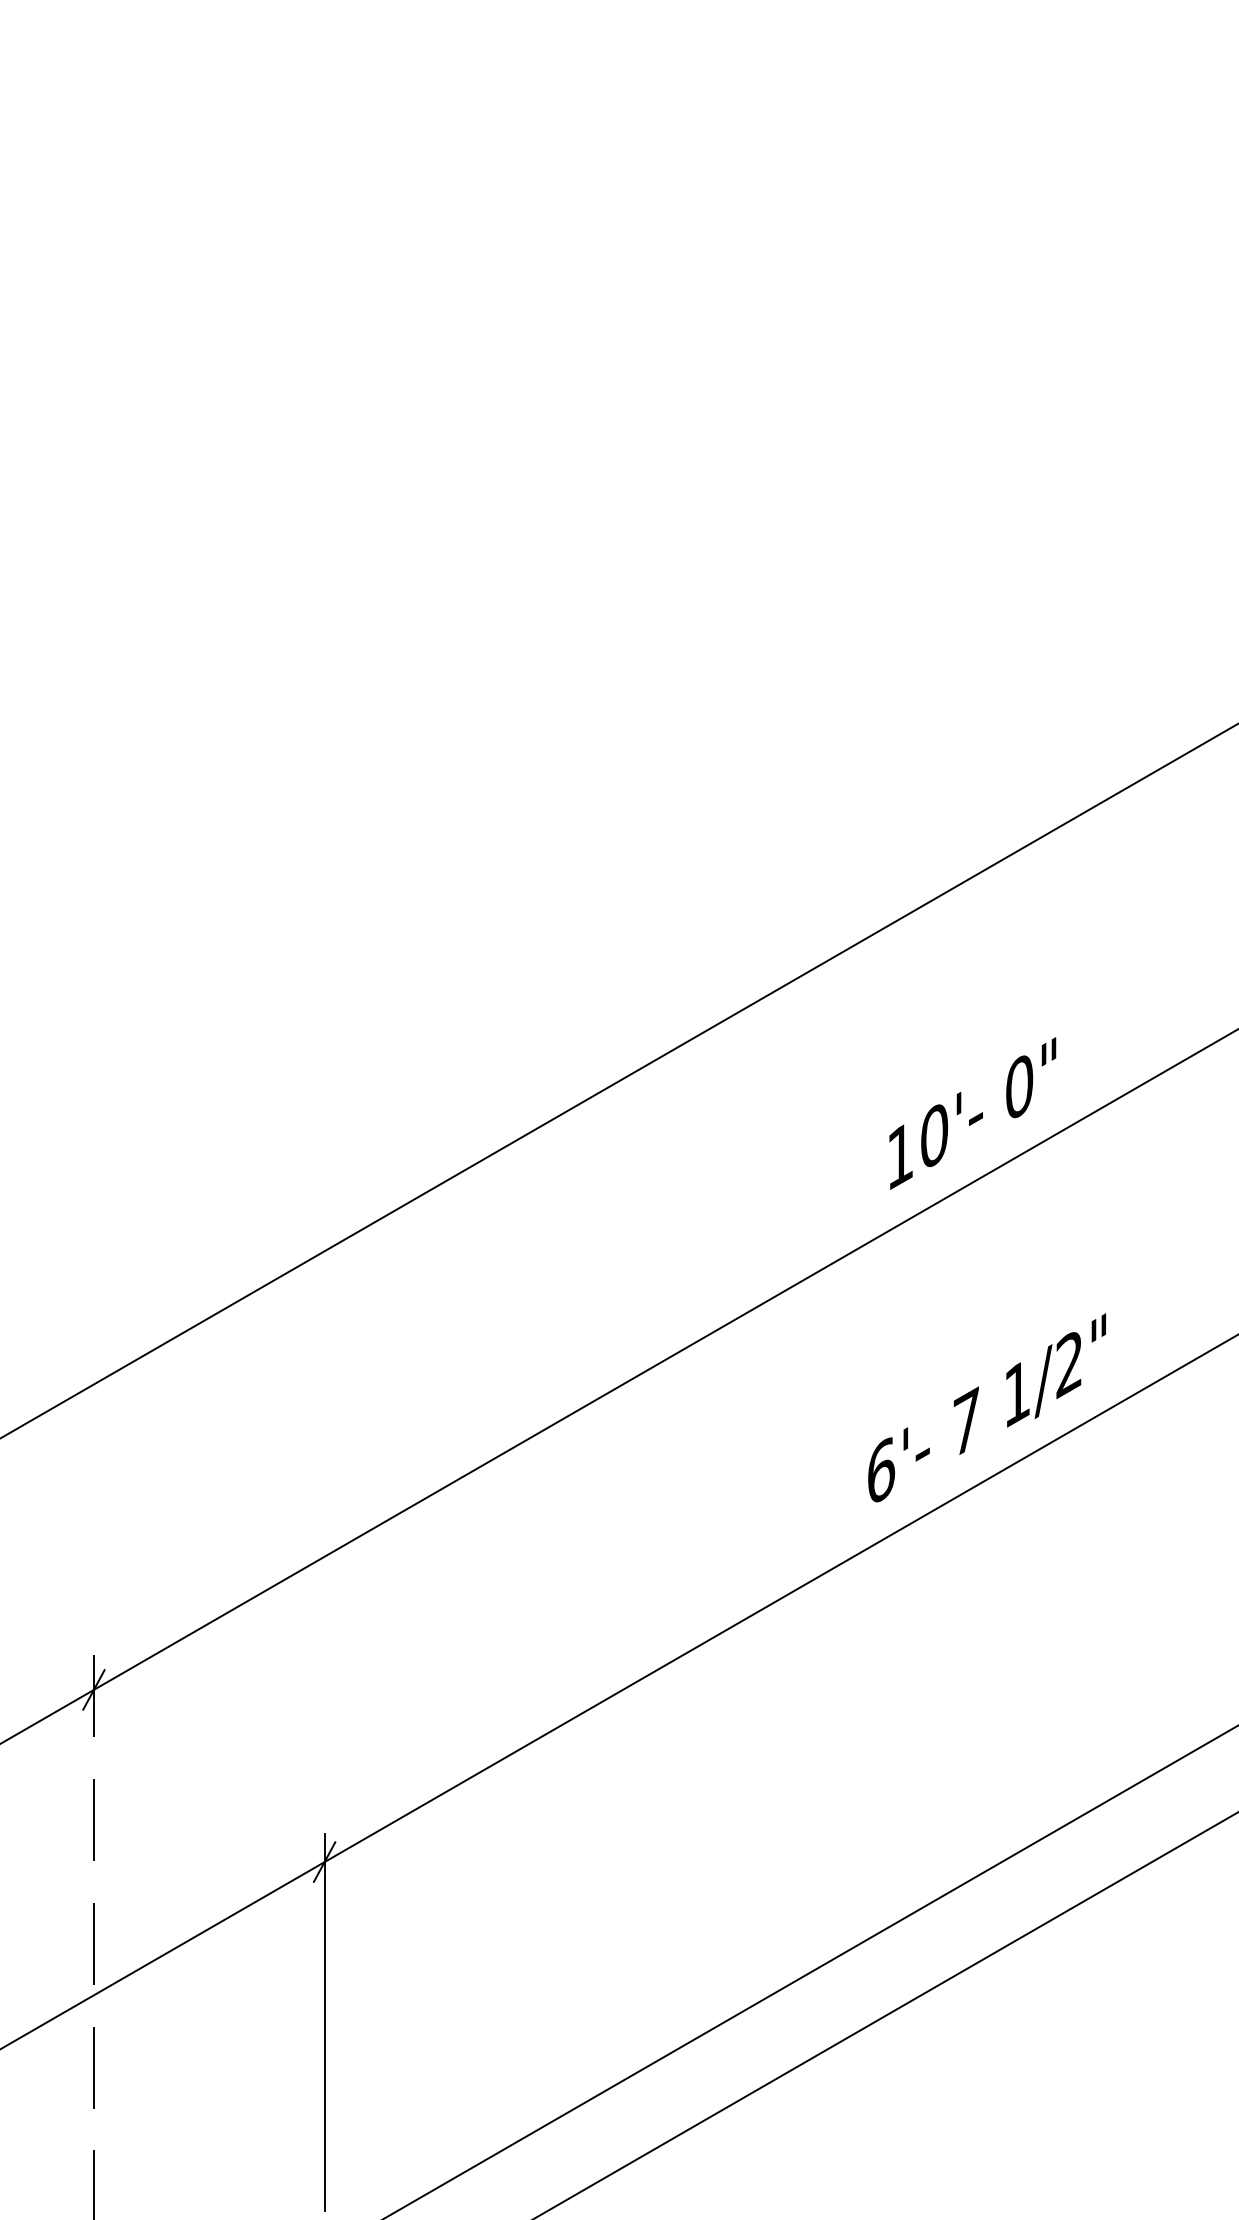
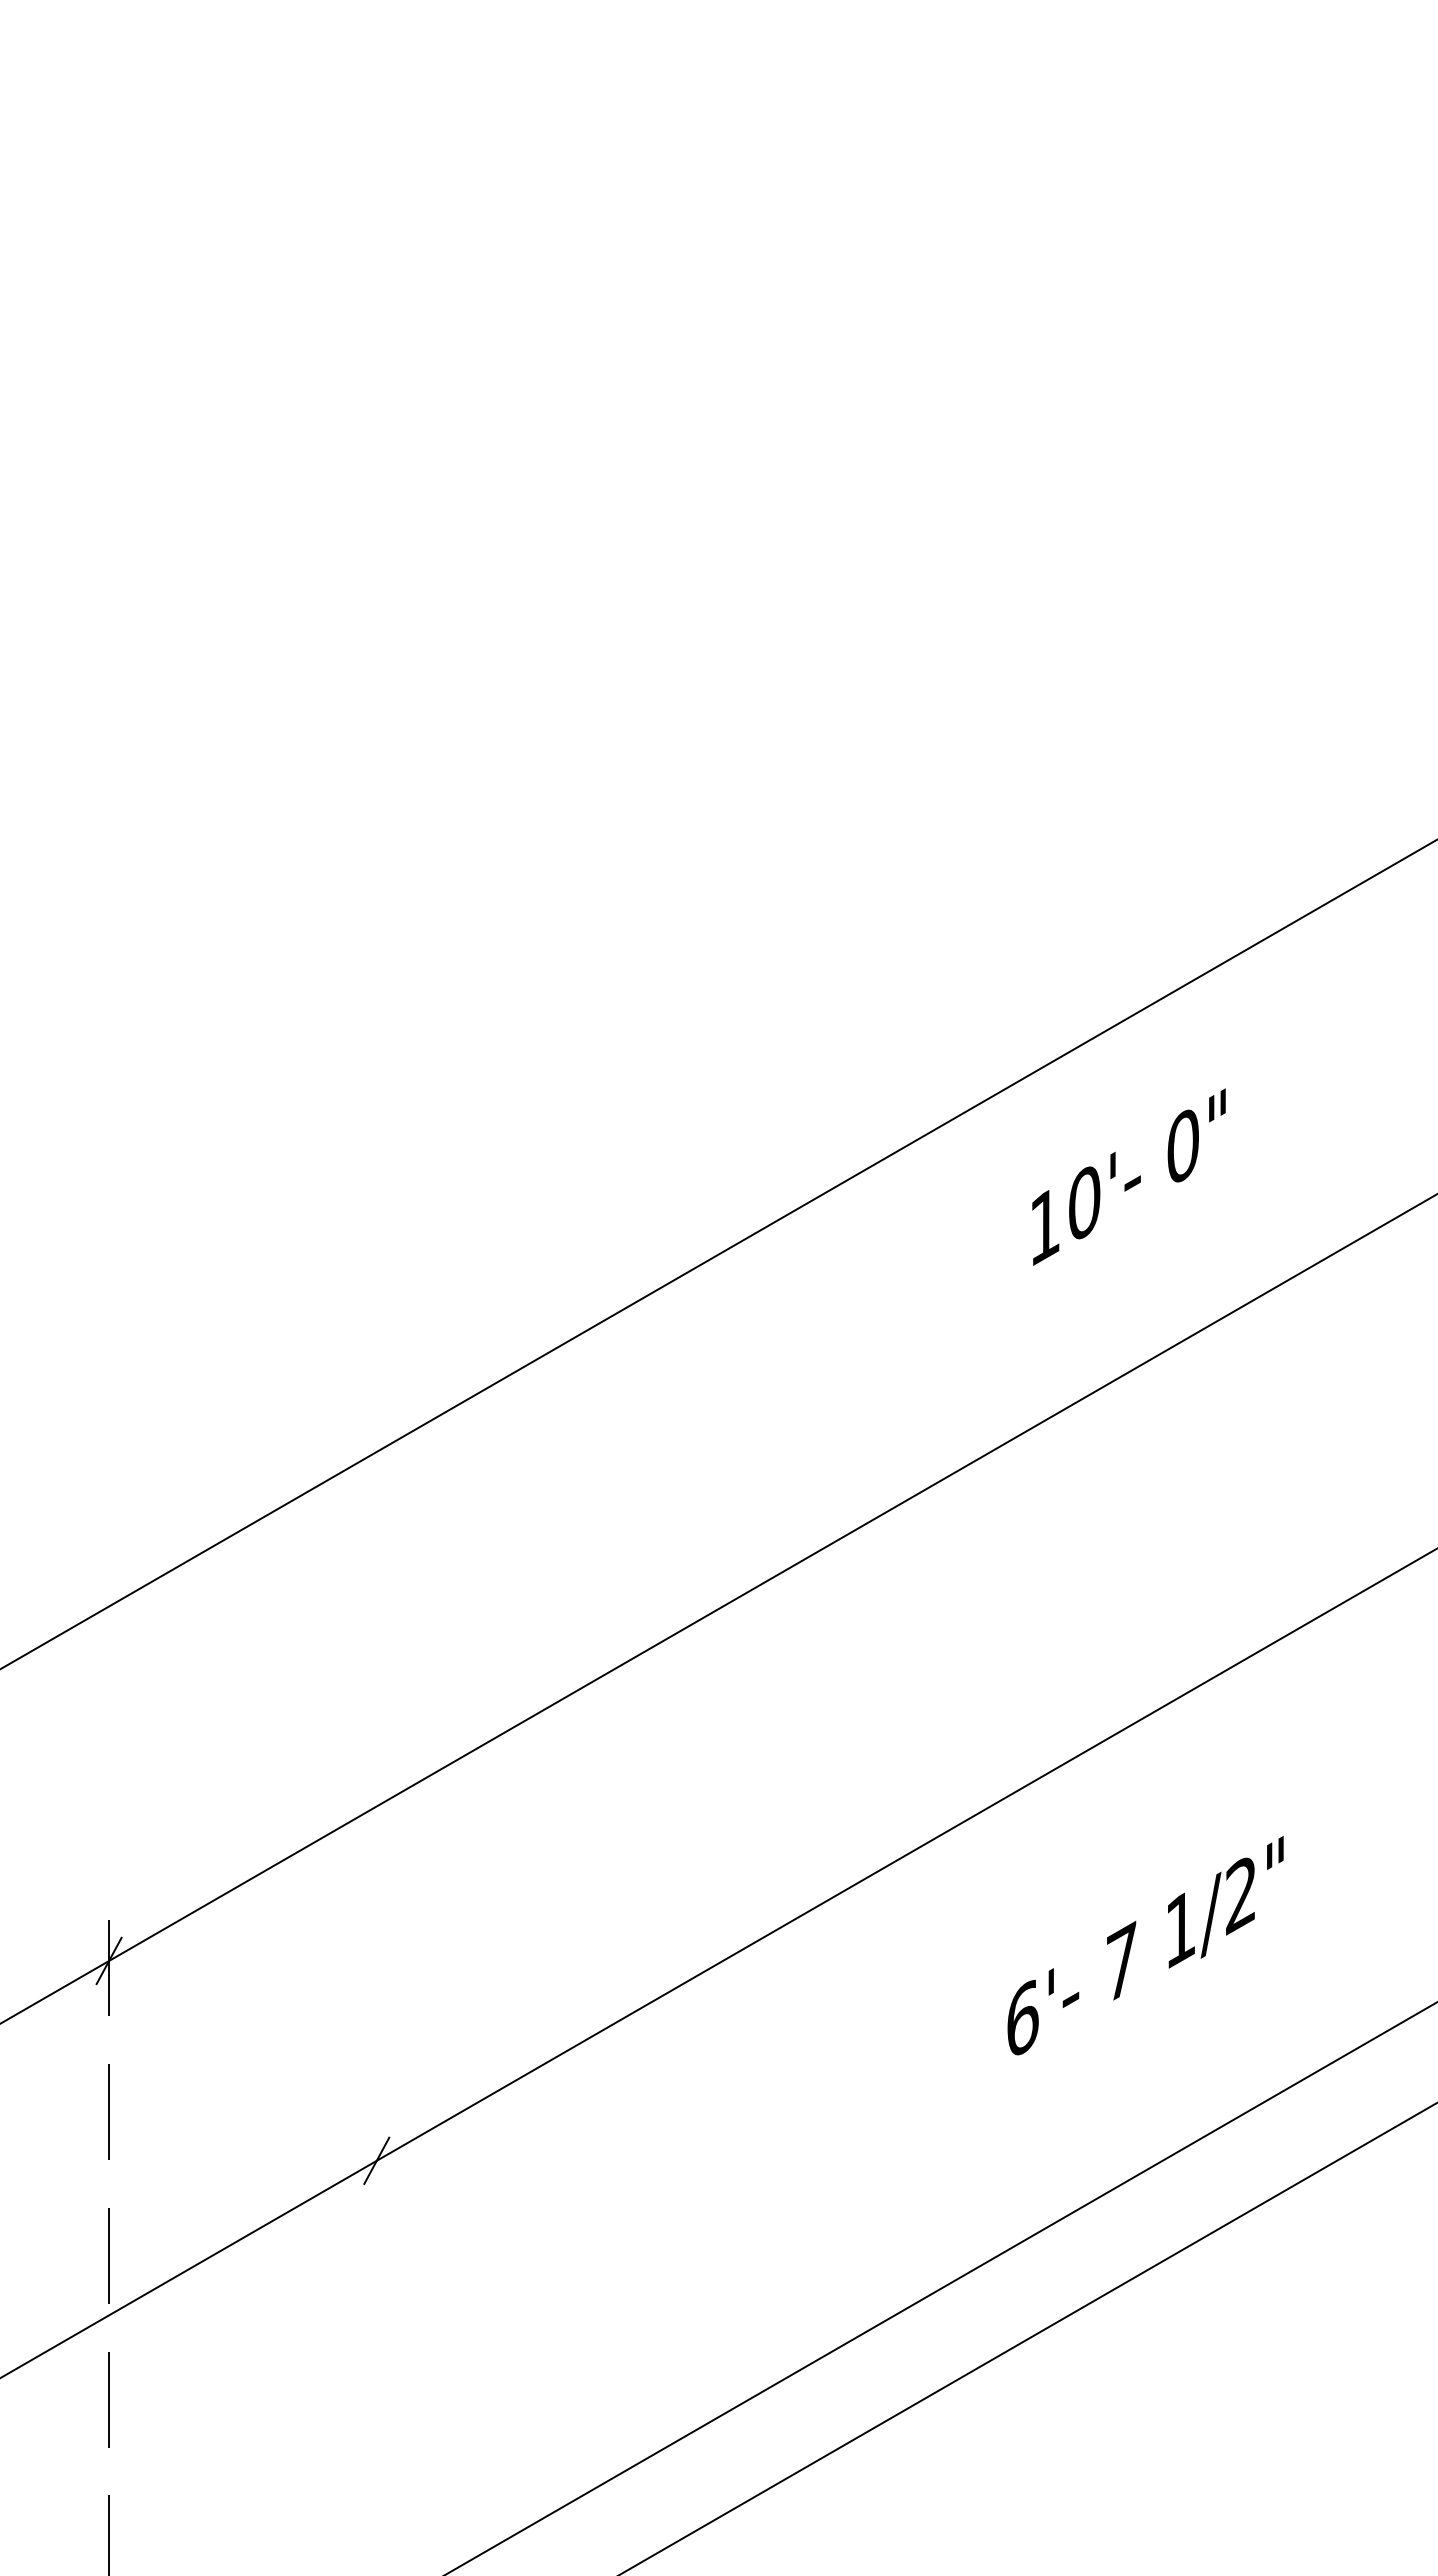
text: (972, 1113) -> (1128, 1176), moved
text: (987, 1407) -> (1145, 1945), moved
line: (324, 2022) -> (376, 2346), removed

